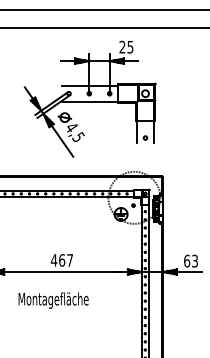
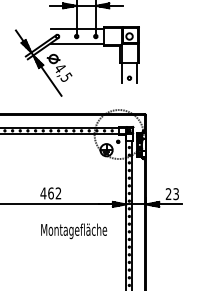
text: (69, 260) -> (57, 193), 467 -> 462
text: (187, 260) -> (169, 193), 63 -> 23
text: (53, 300) -> (73, 231), moved

